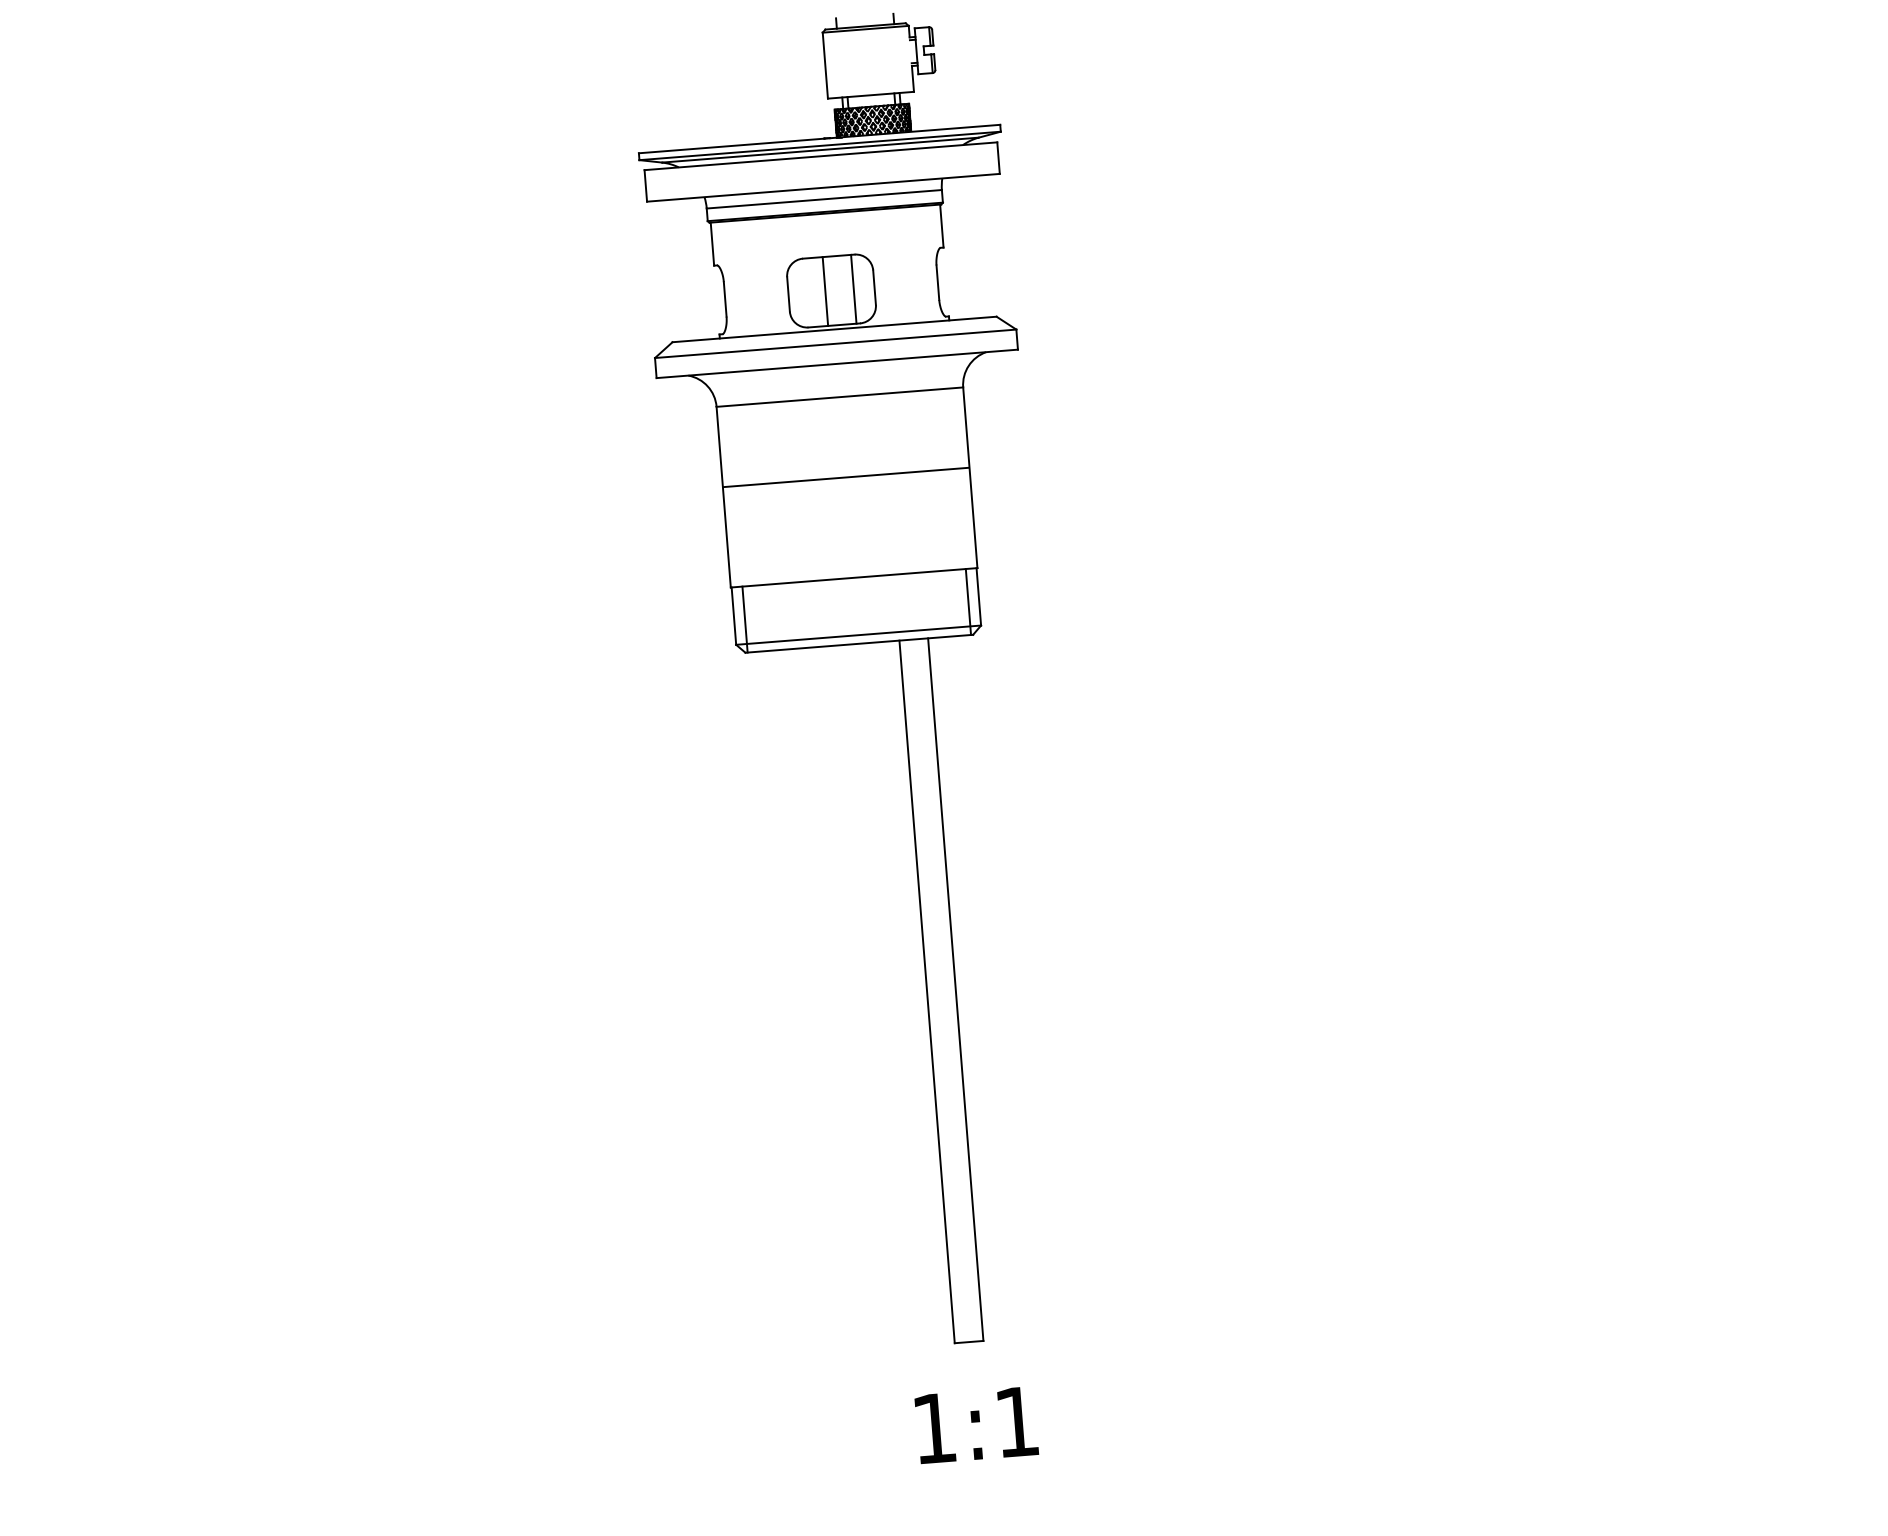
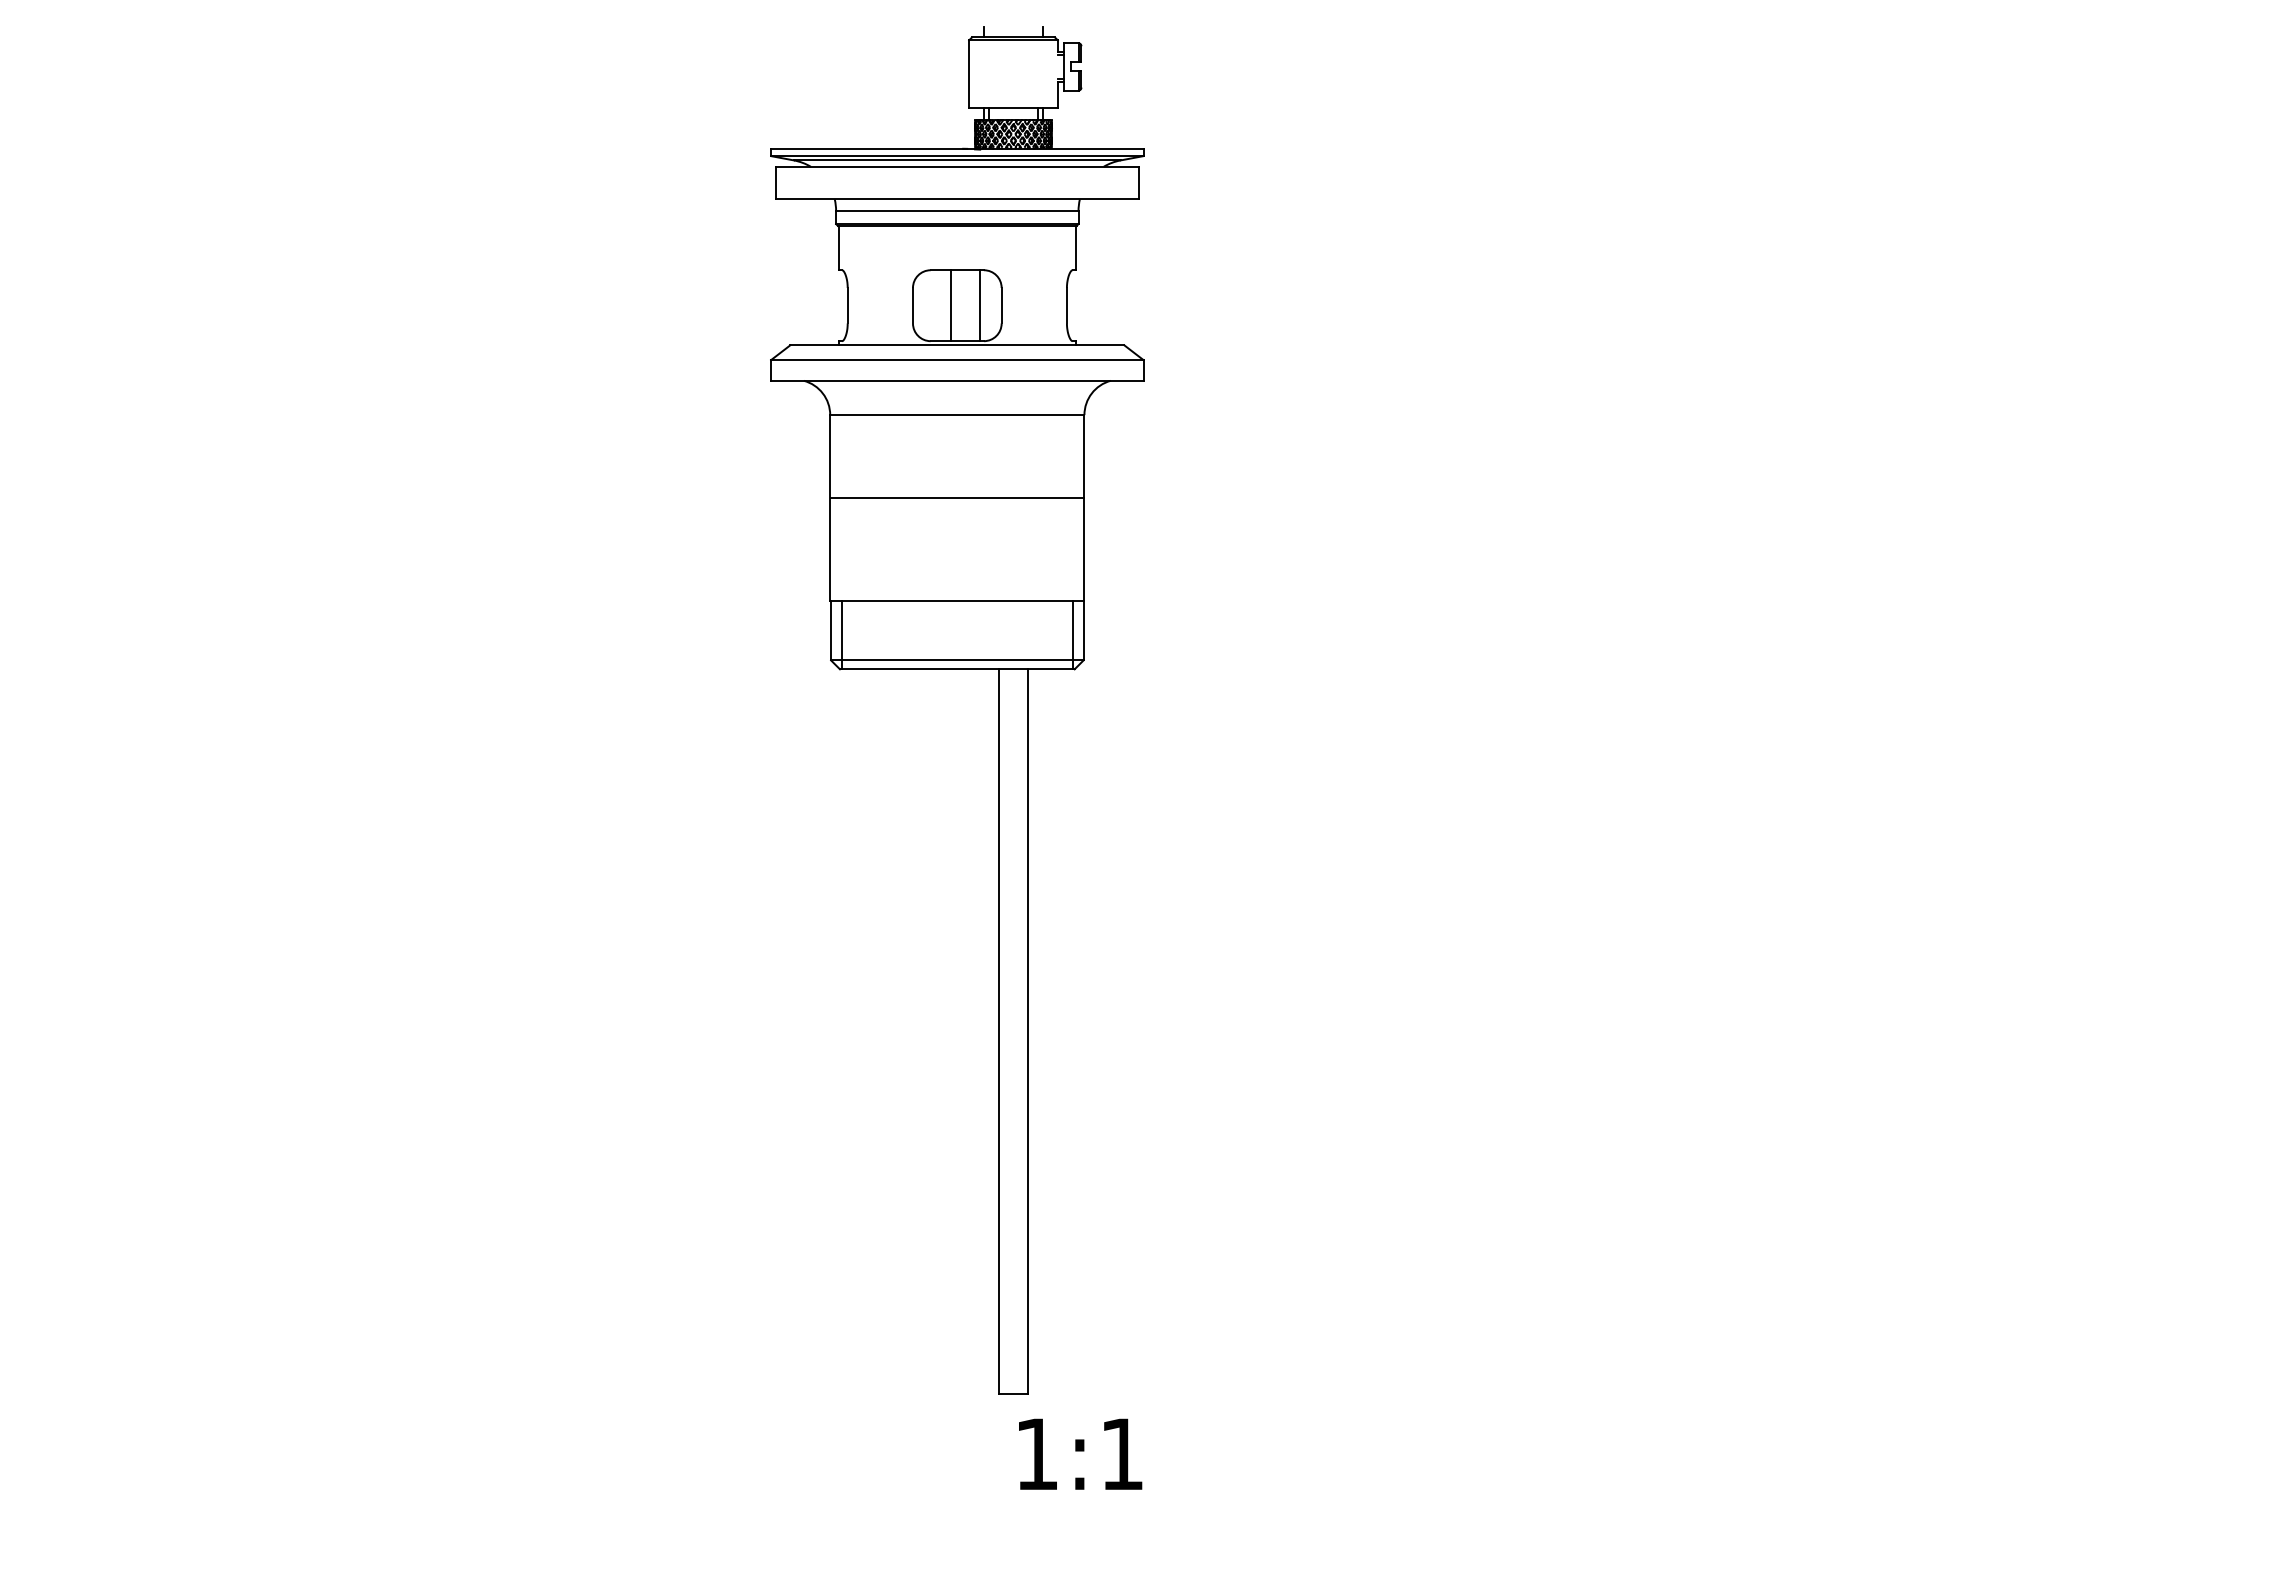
text: (976, 1424) -> (1080, 1453), moved

